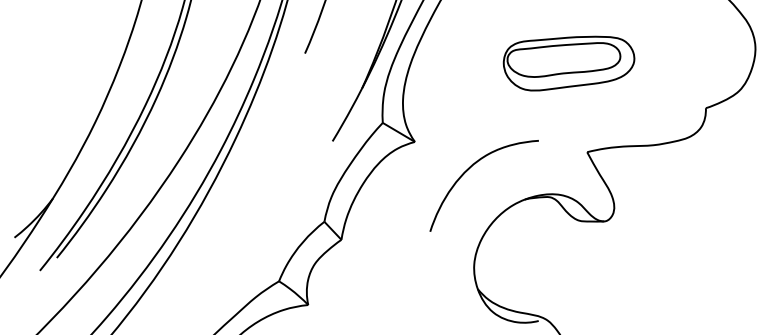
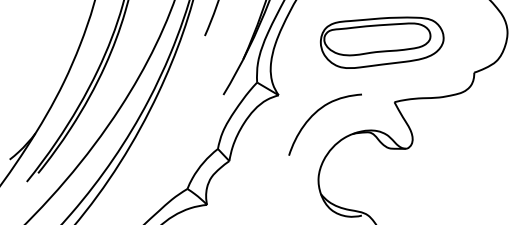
part: (569, 63) -> (382, 42), size x1.4

